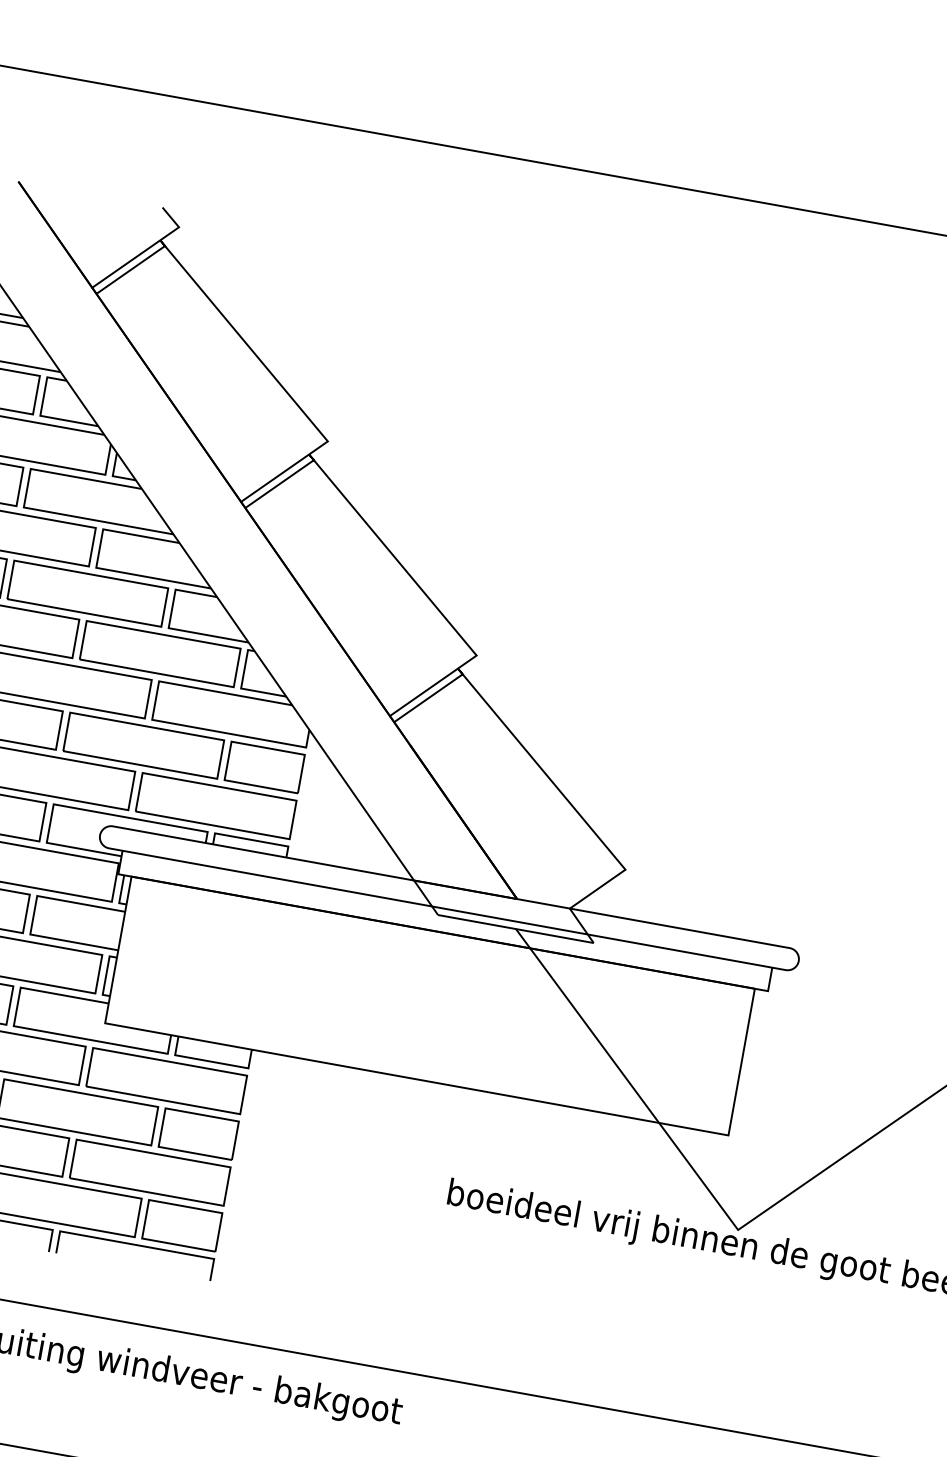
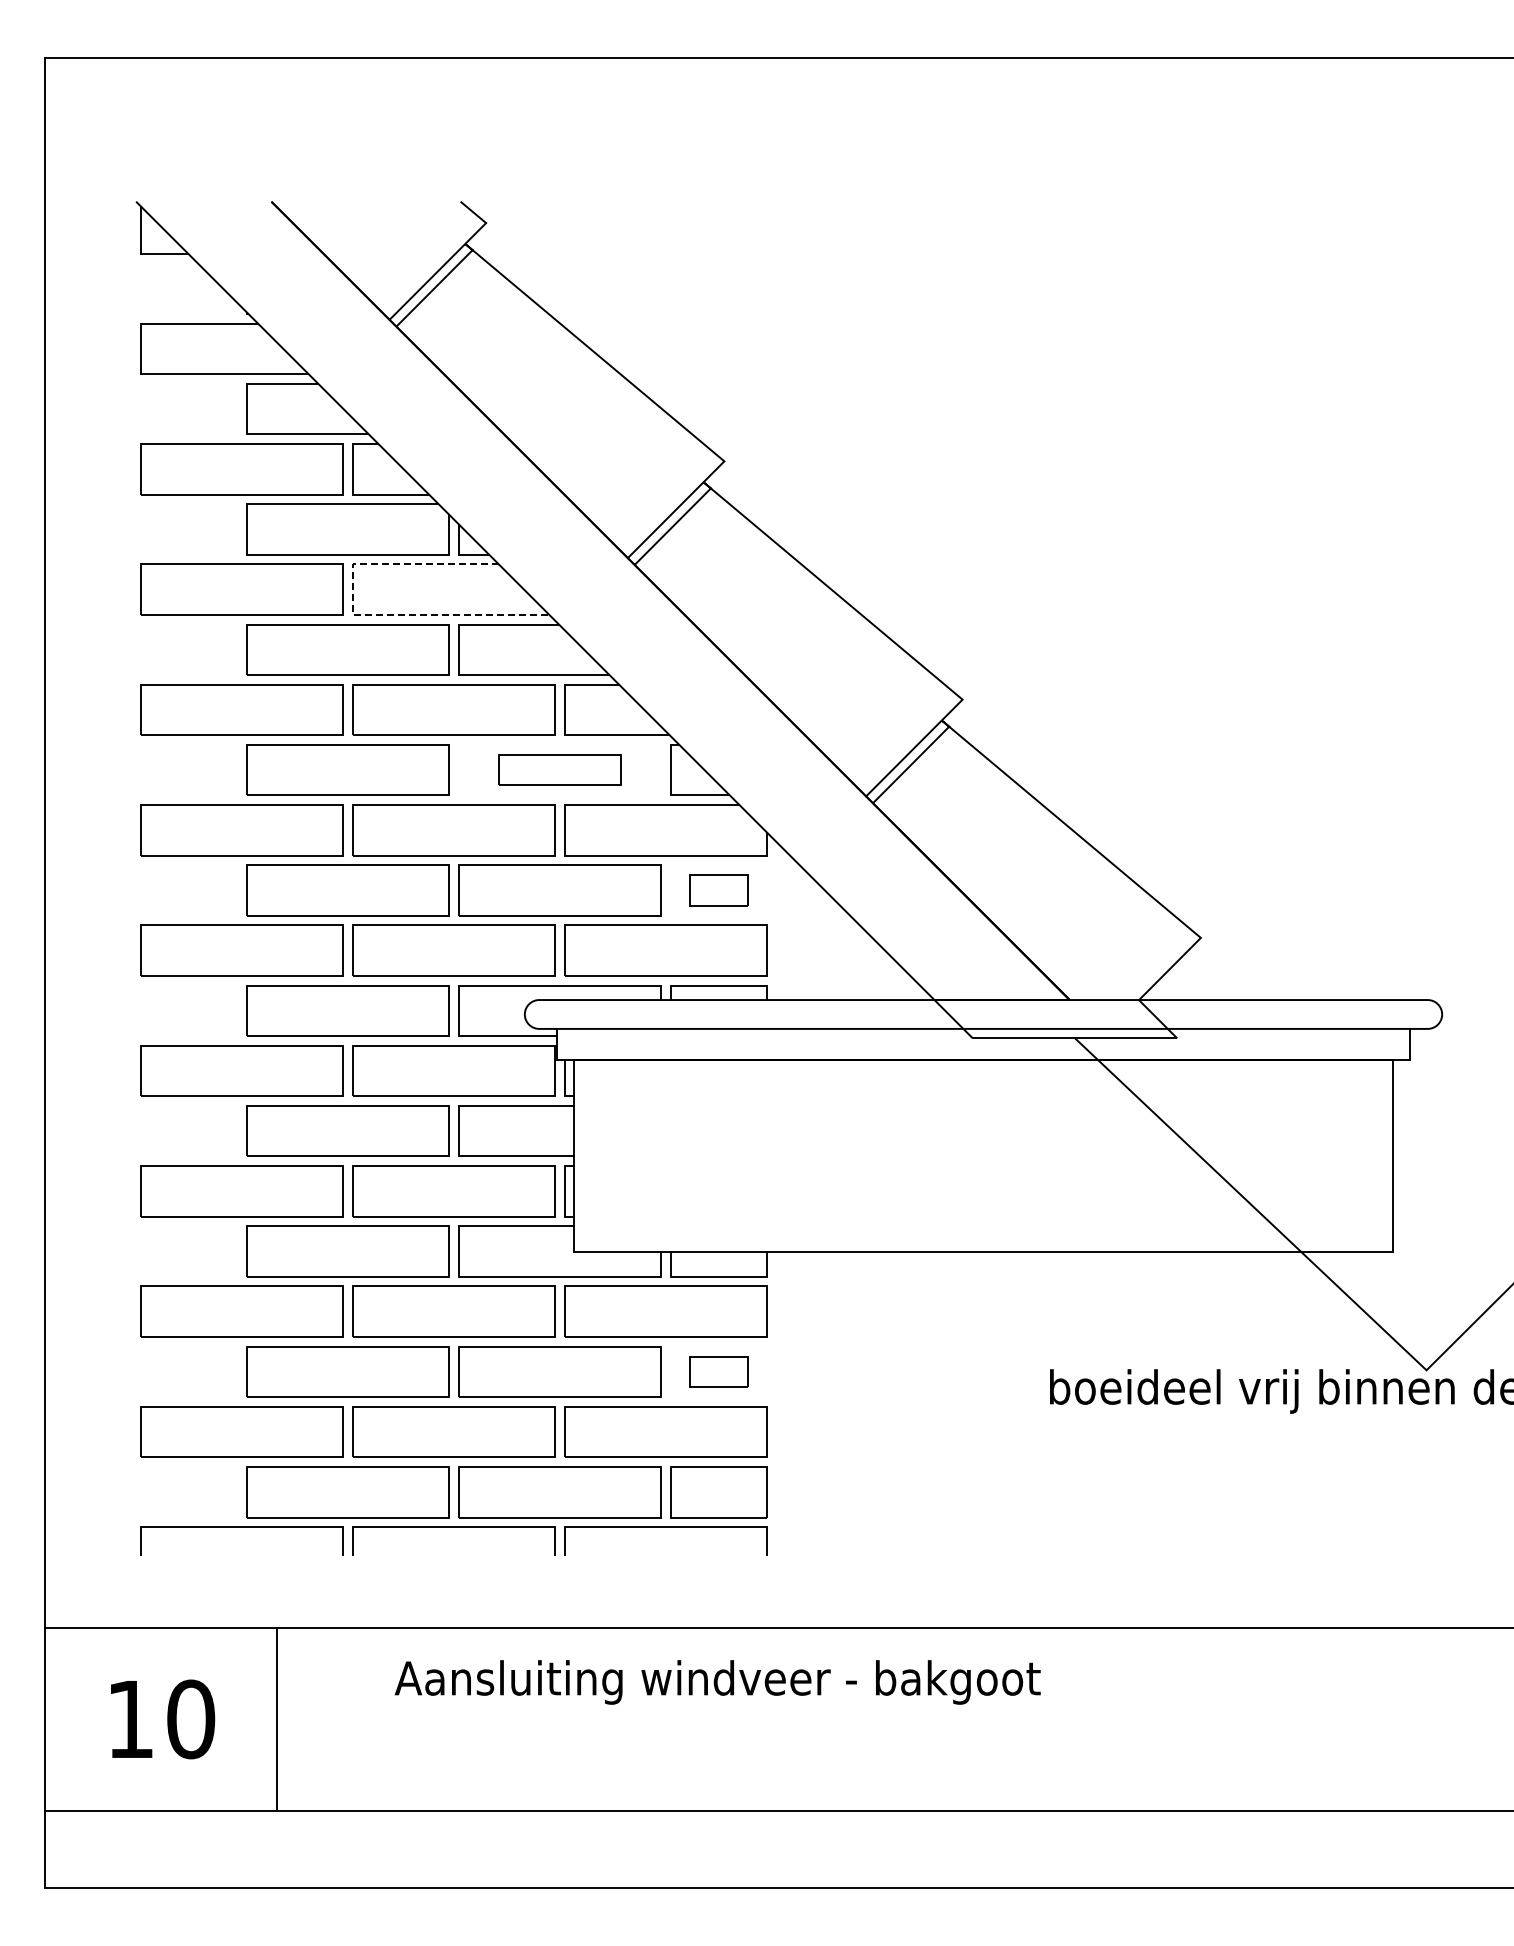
line: (23, 507) -> (352, 614), solid -> dashed
part: (160, 653) -> (559, 769), size x0.6
part: (264, 767) -> (718, 890), size x0.6
part: (198, 1133) -> (718, 1371), size x0.6

